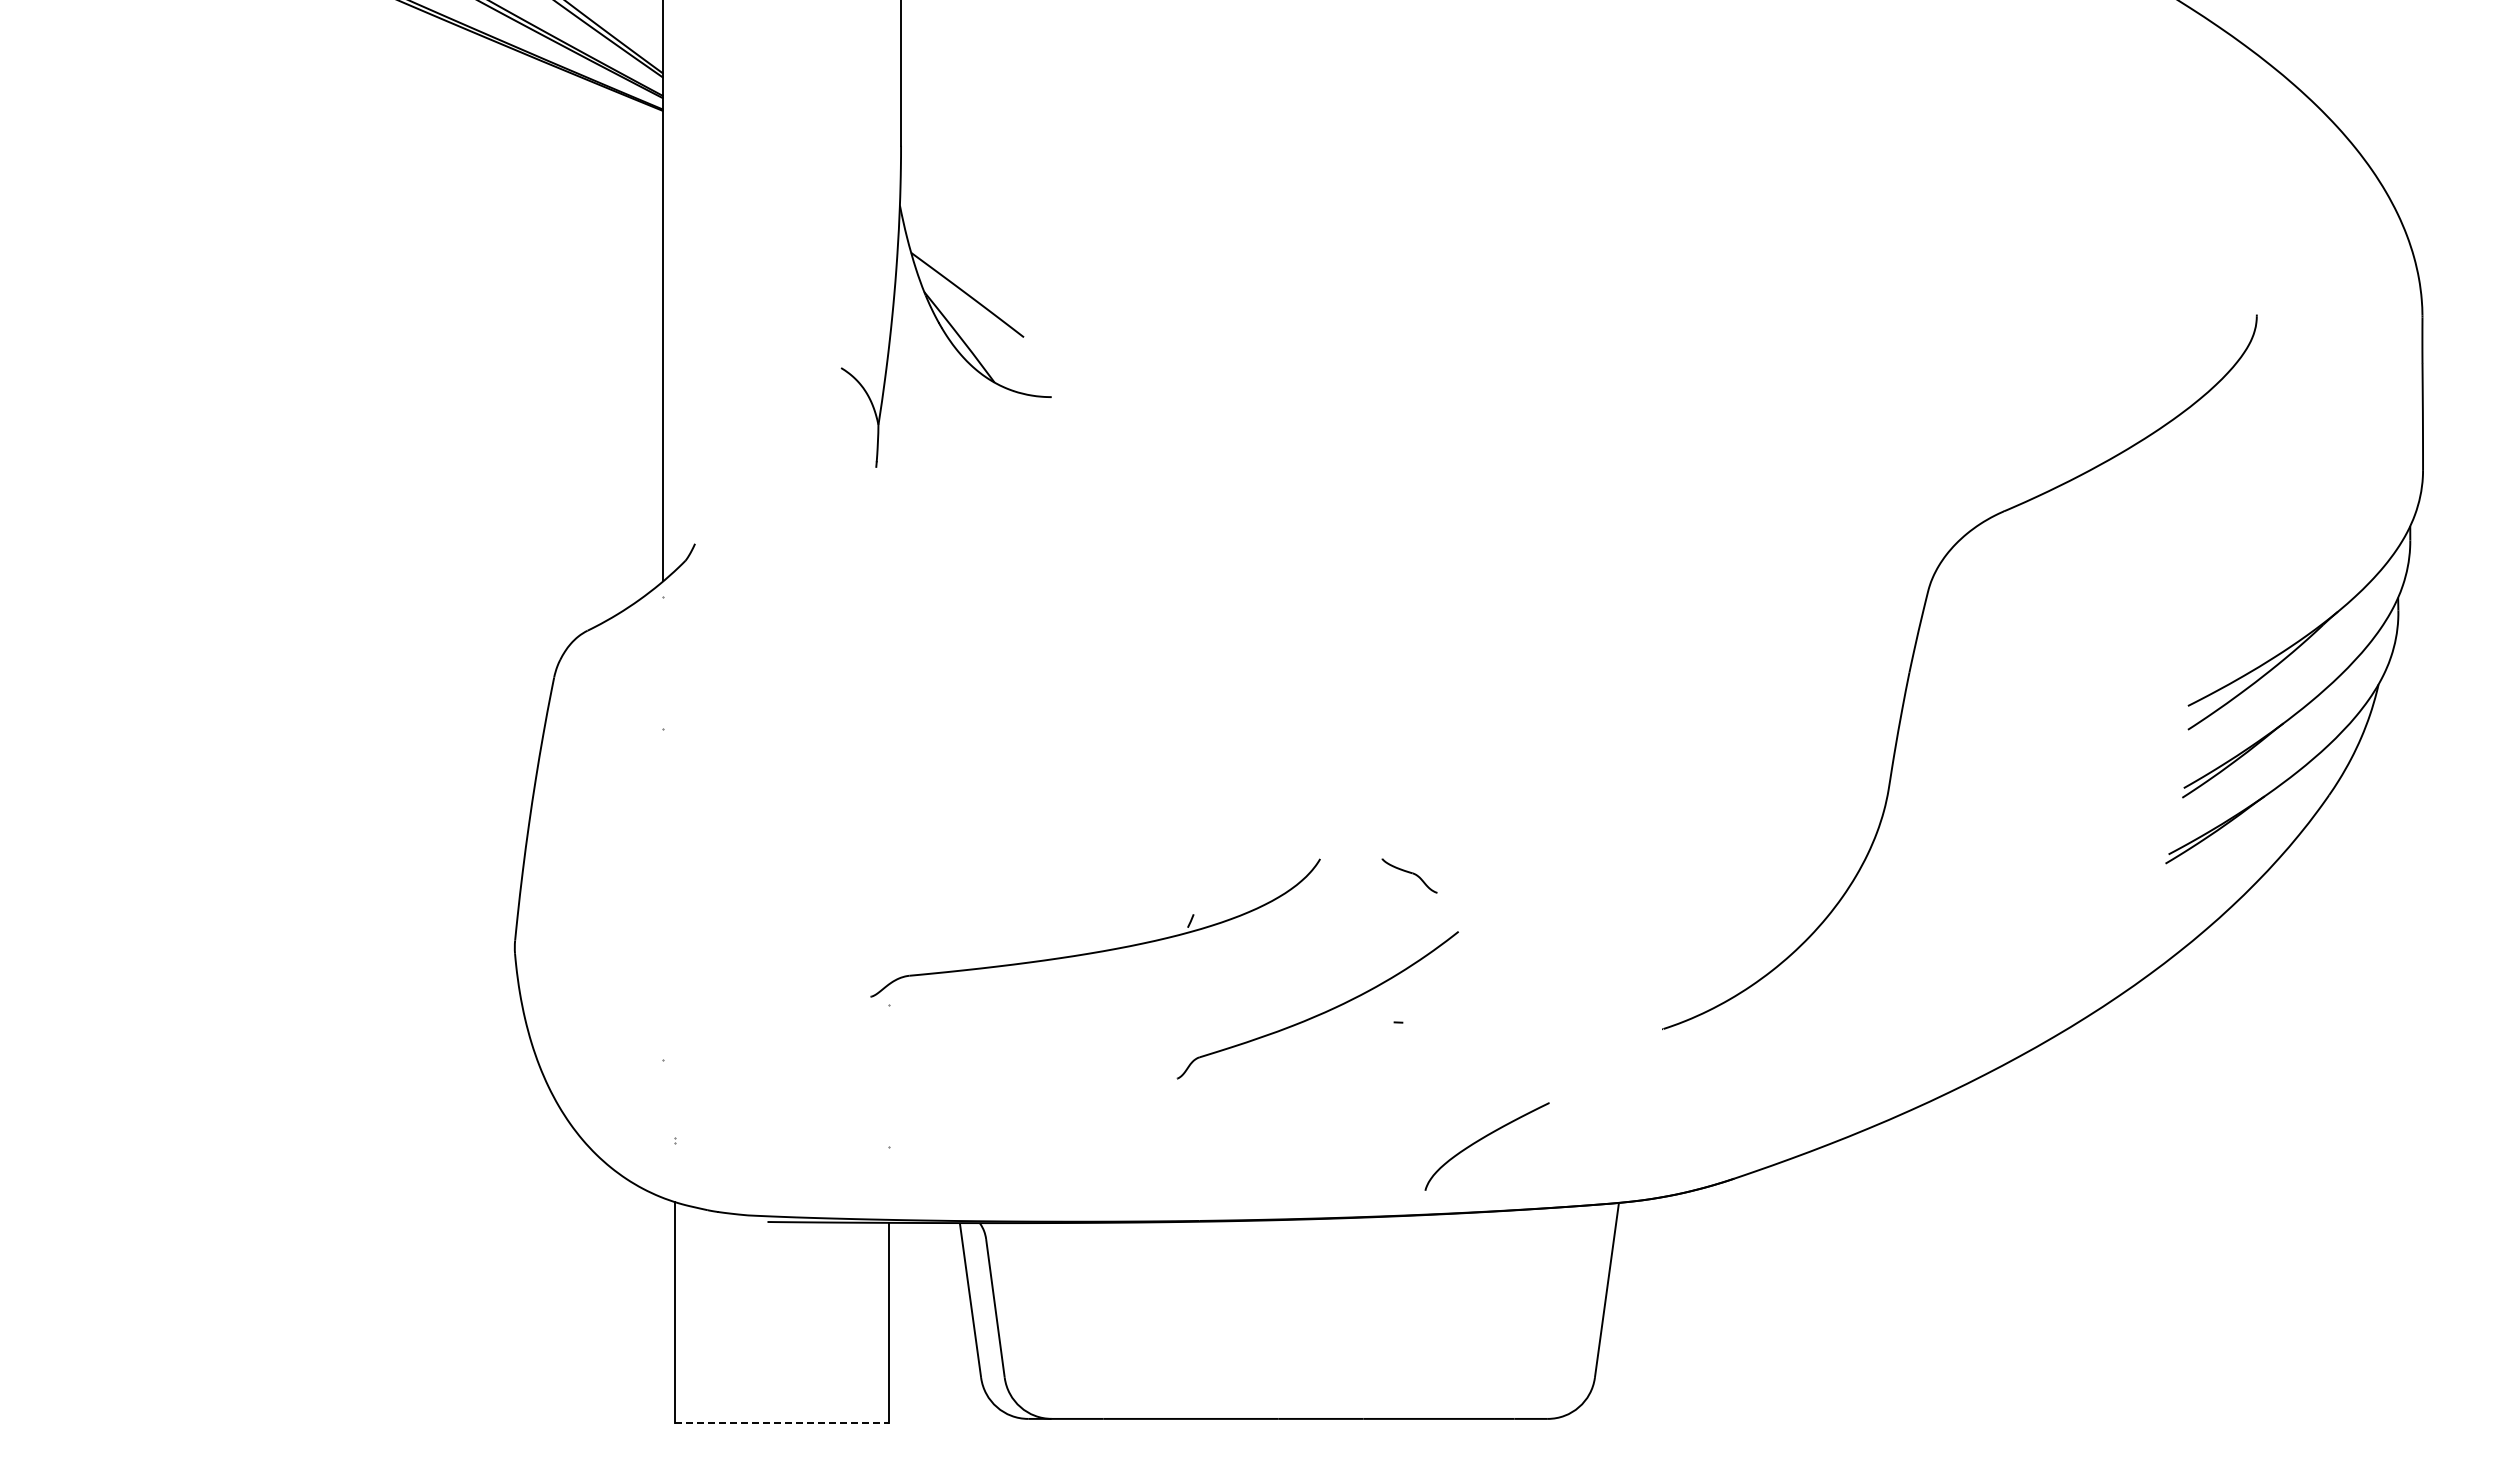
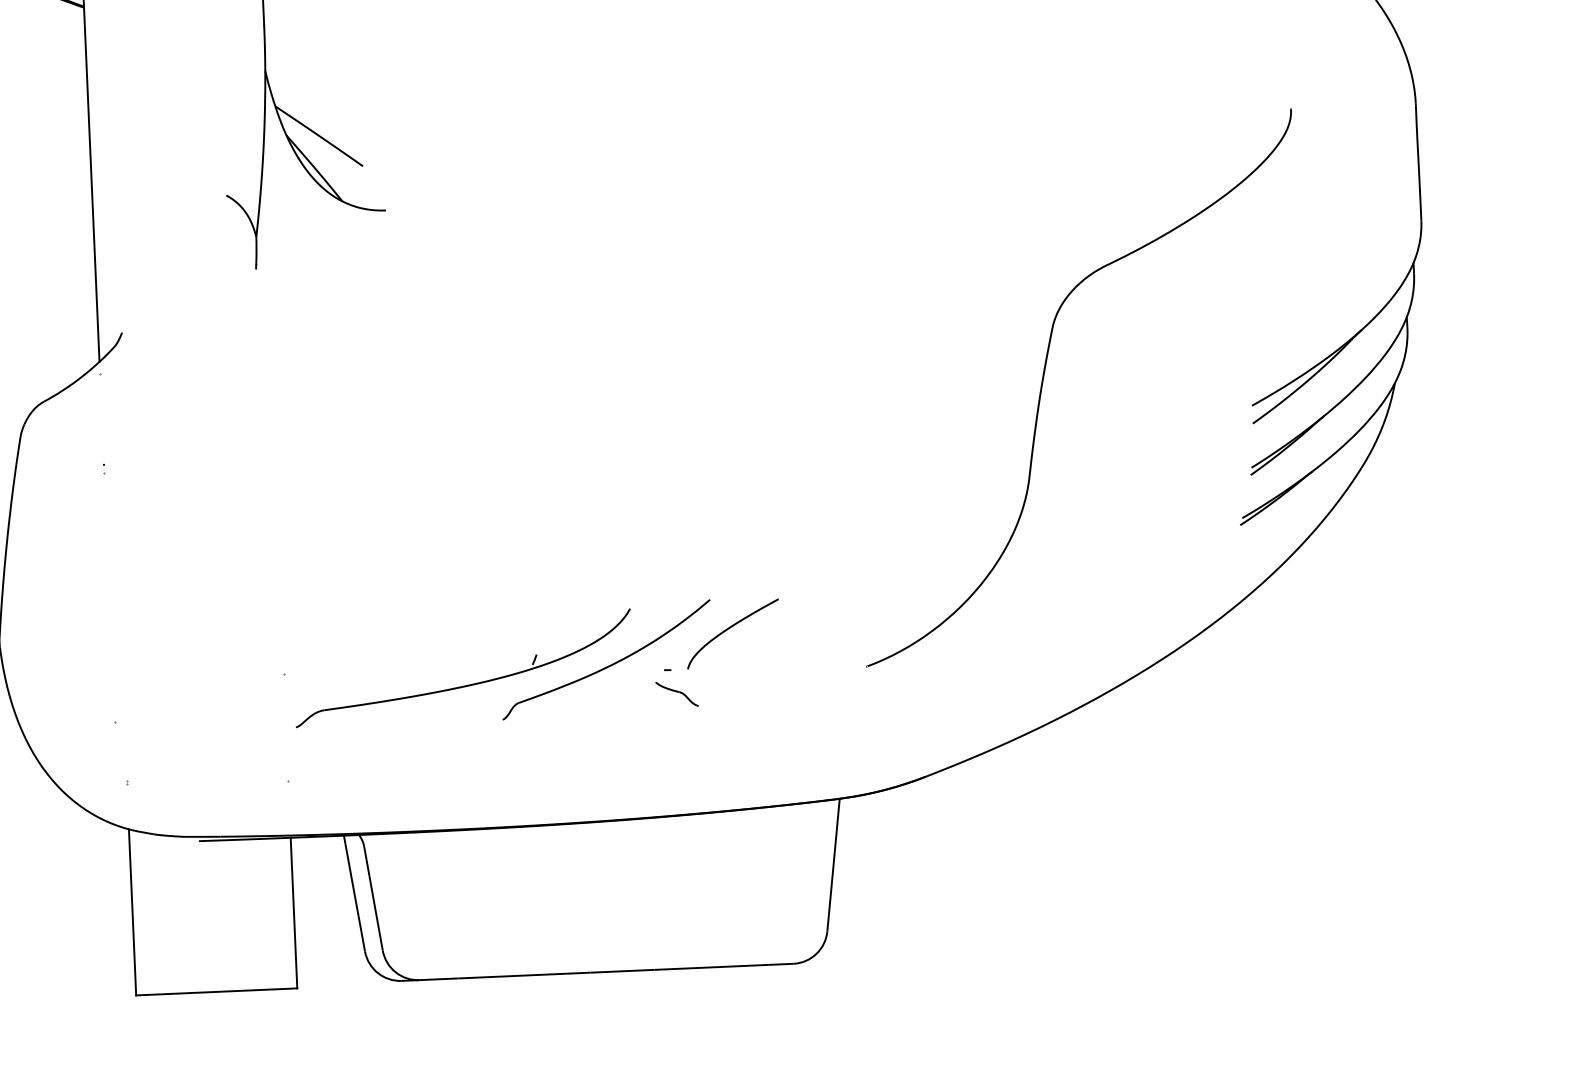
part: (1409, 875) -> (677, 693), moved
part: (1100, 950) -> (467, 684), moved
part: (1482, 1139) -> (729, 628), moved
line: (782, 1422) -> (216, 991), dashed -> solid

